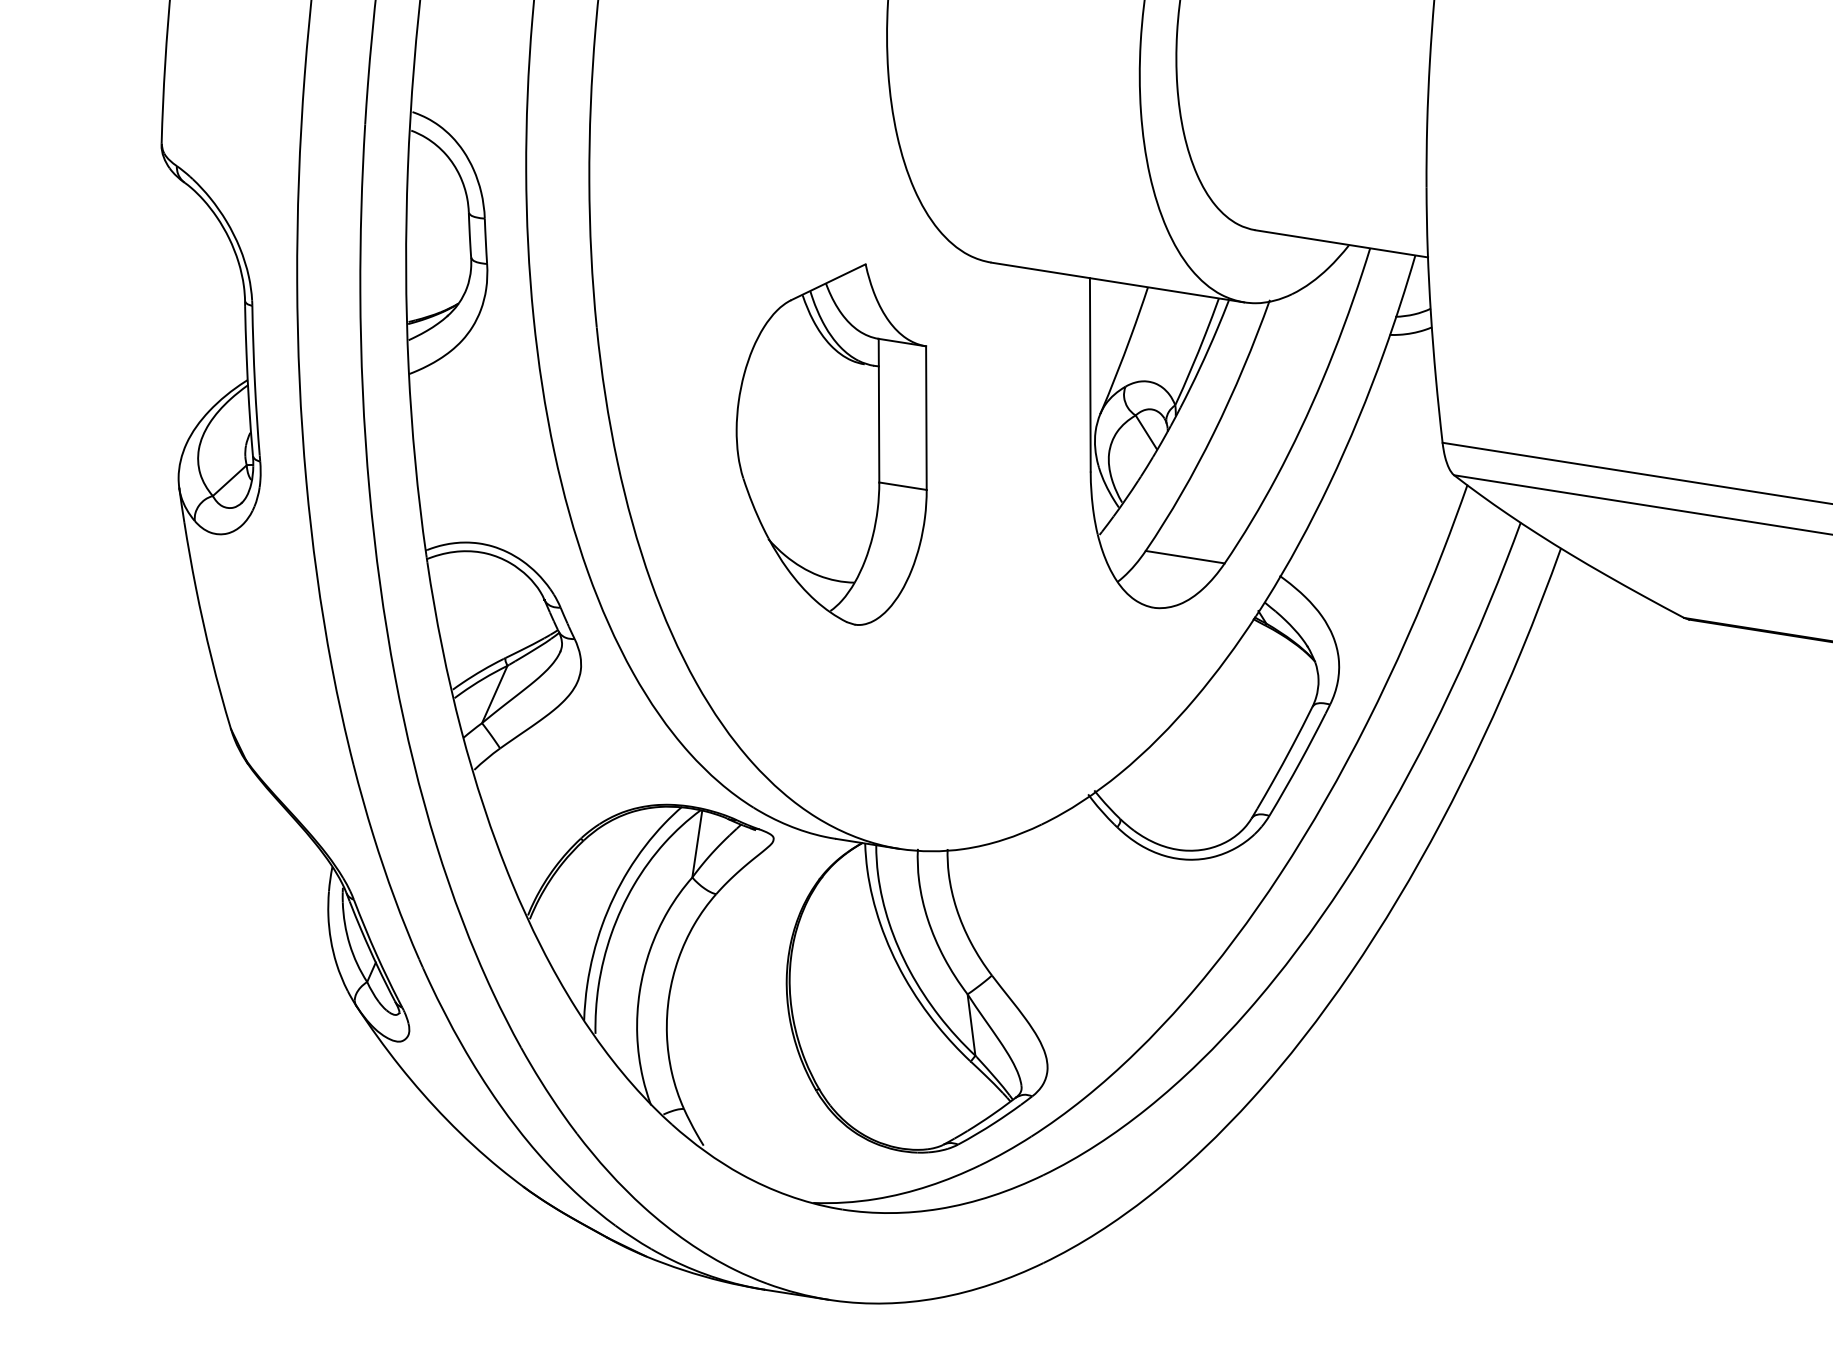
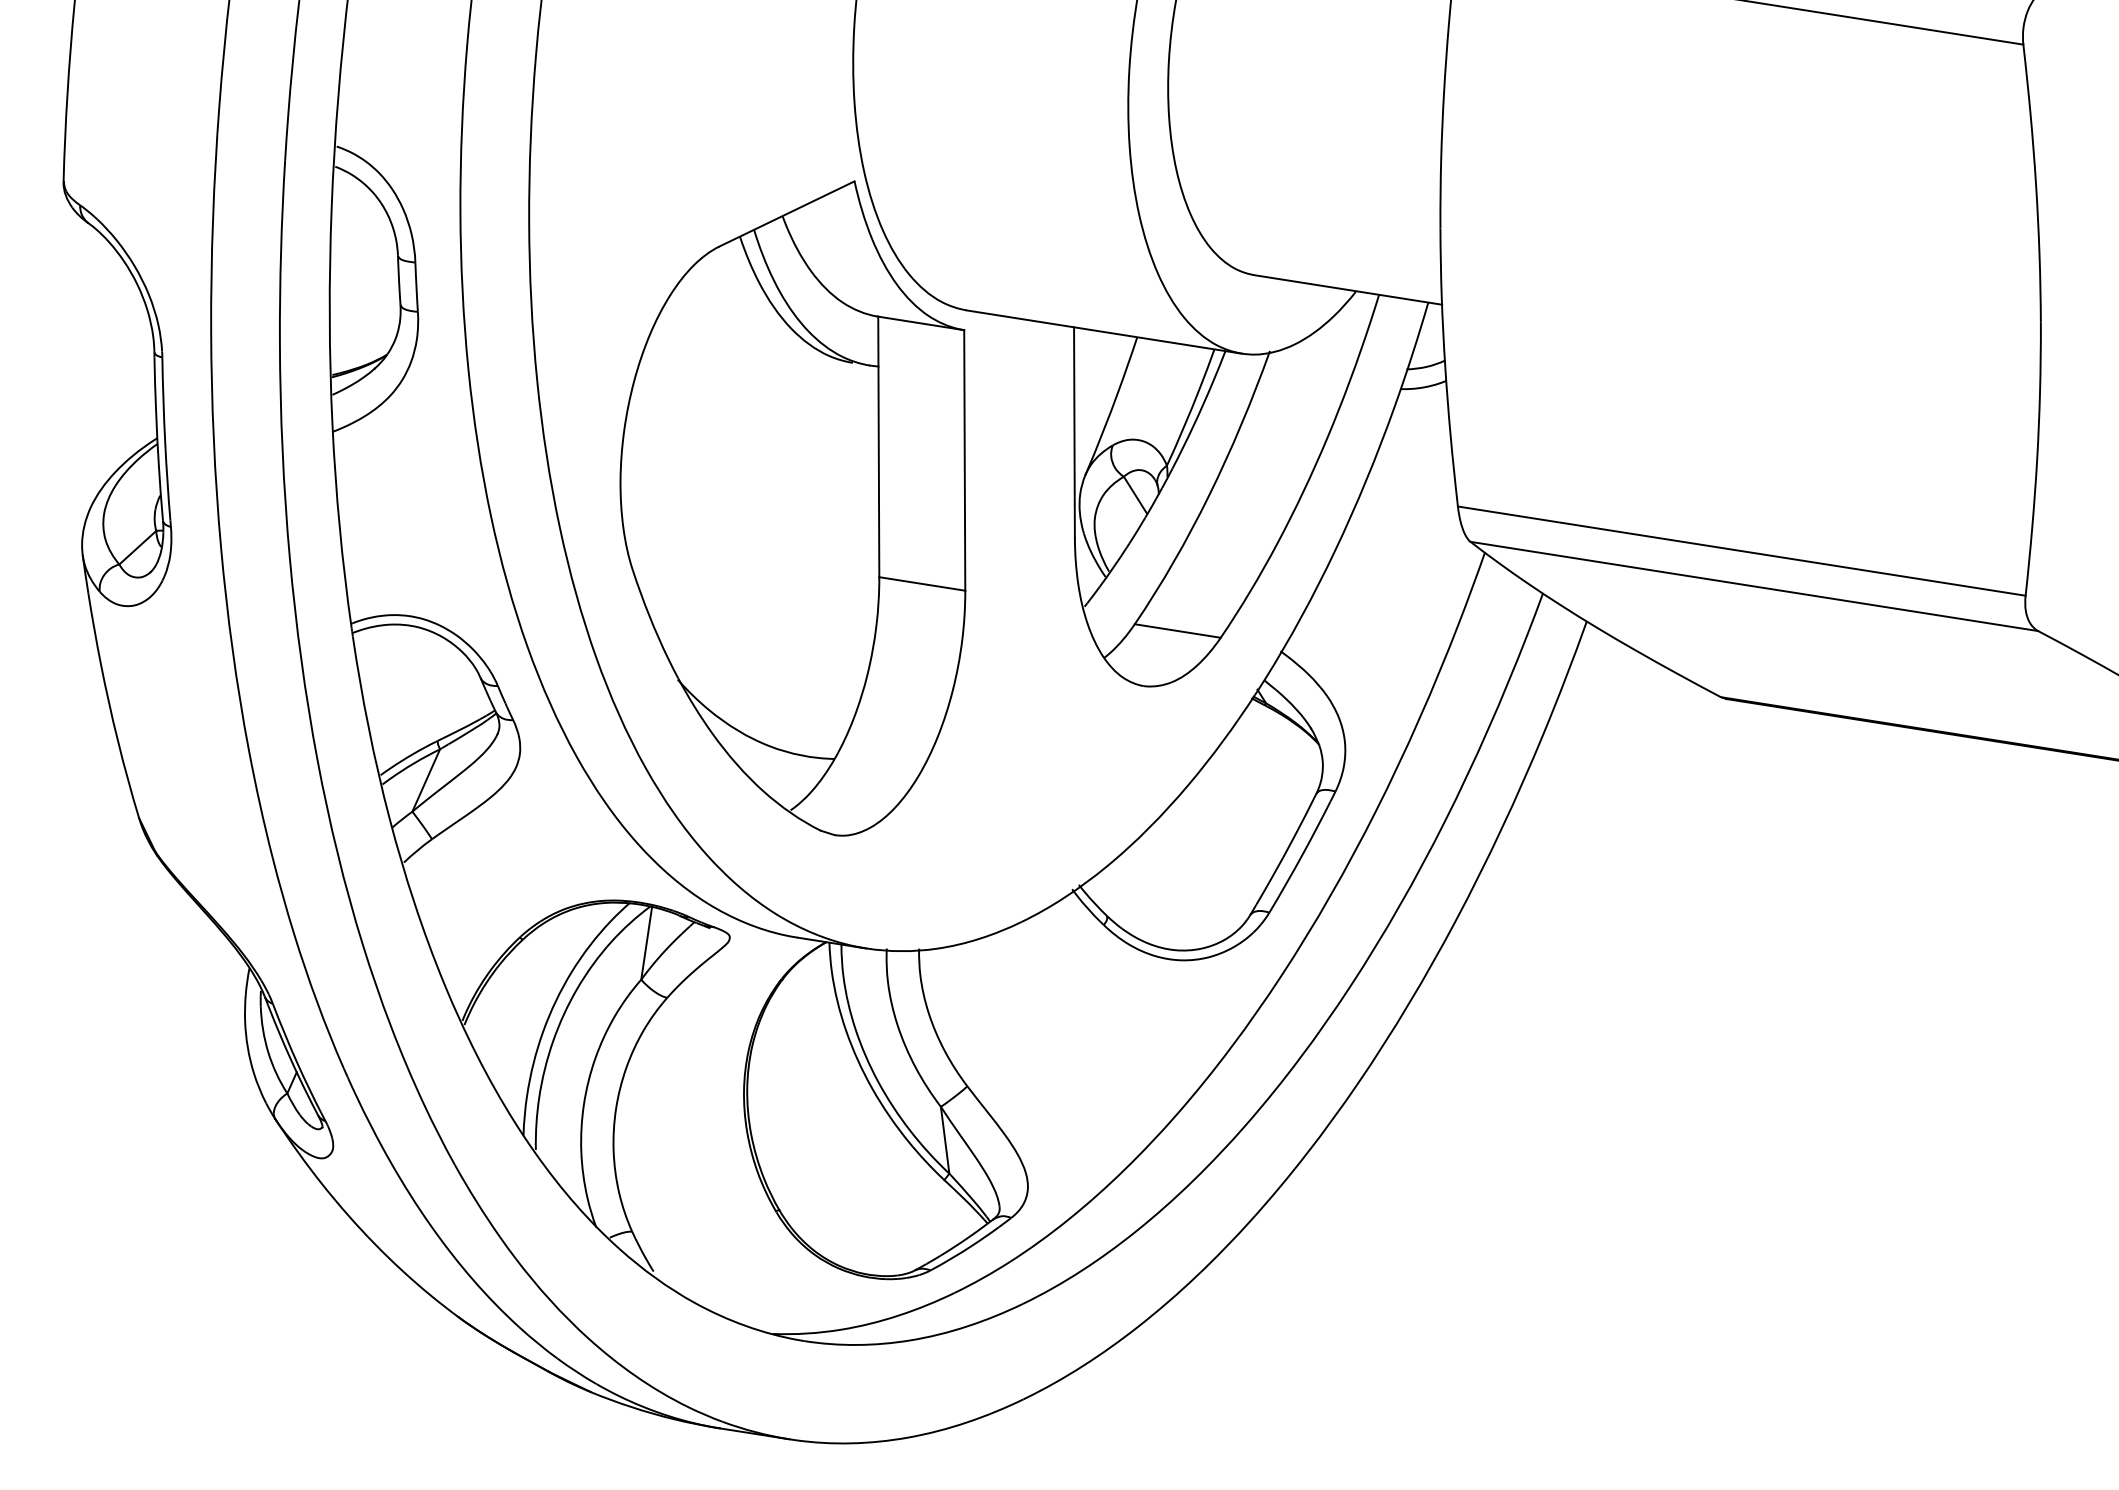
part: (831, 444) -> (792, 508), size x1.67

